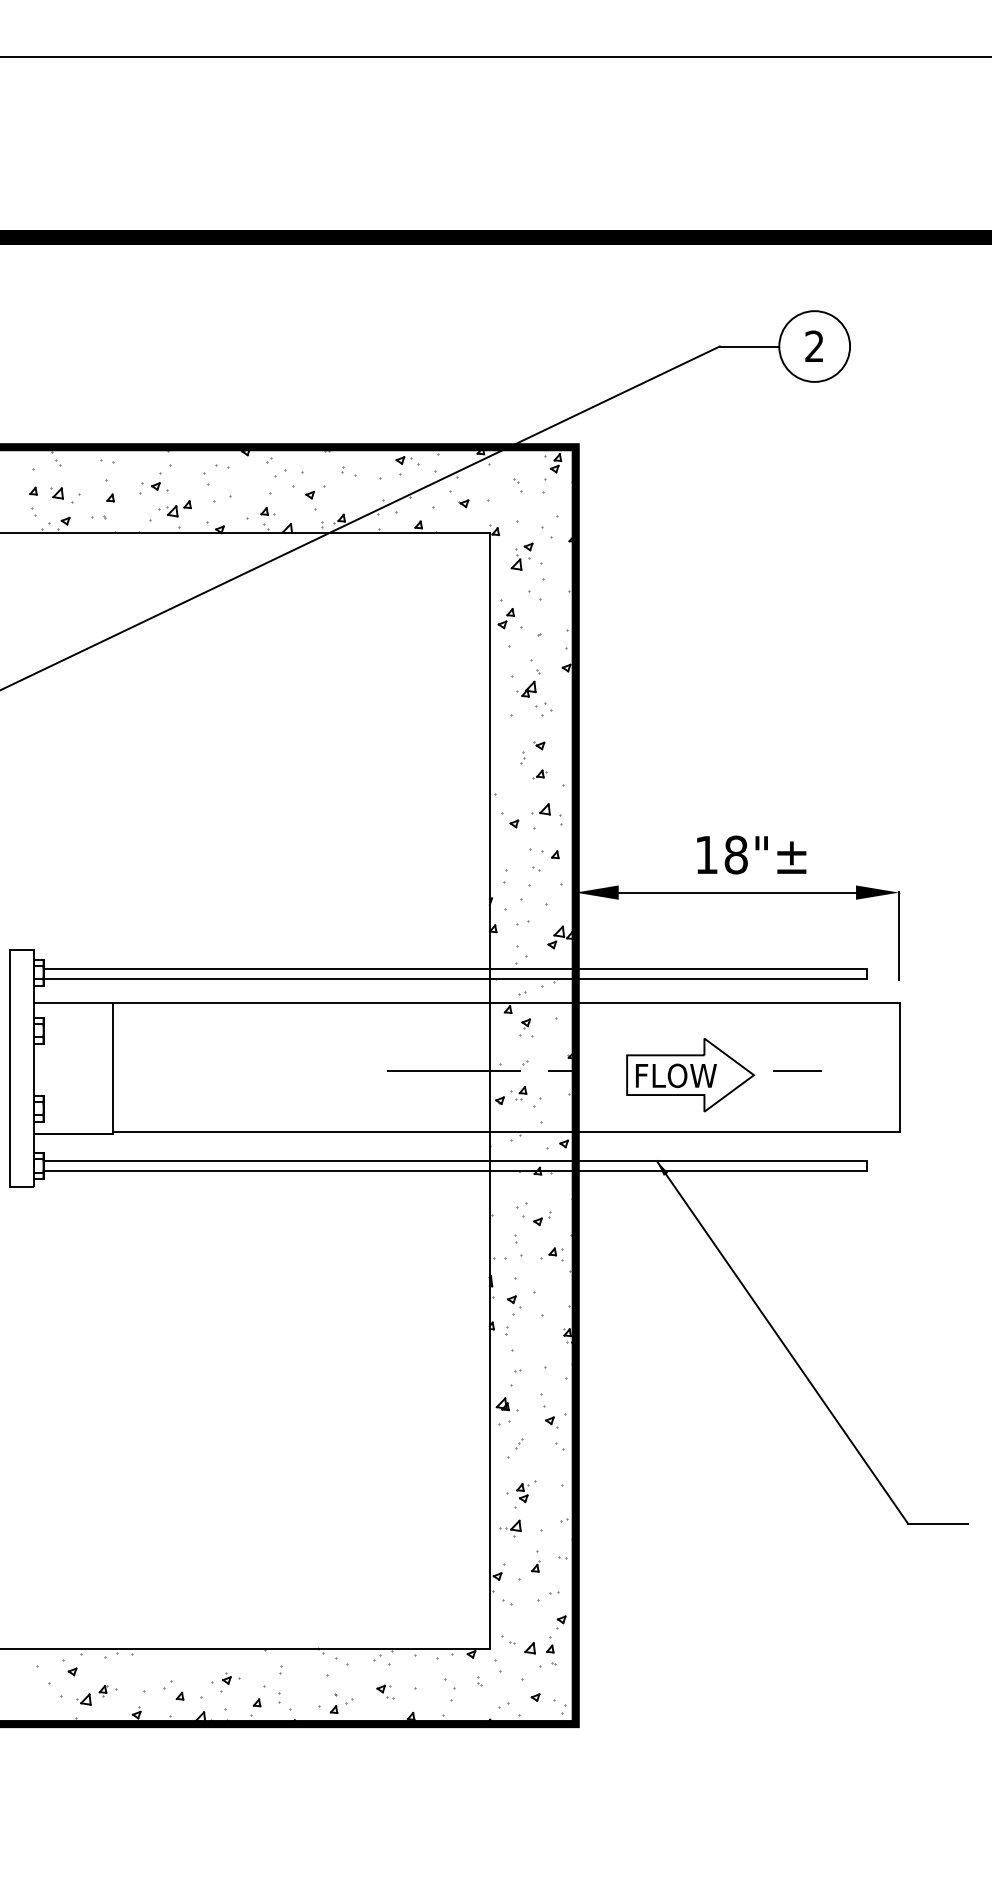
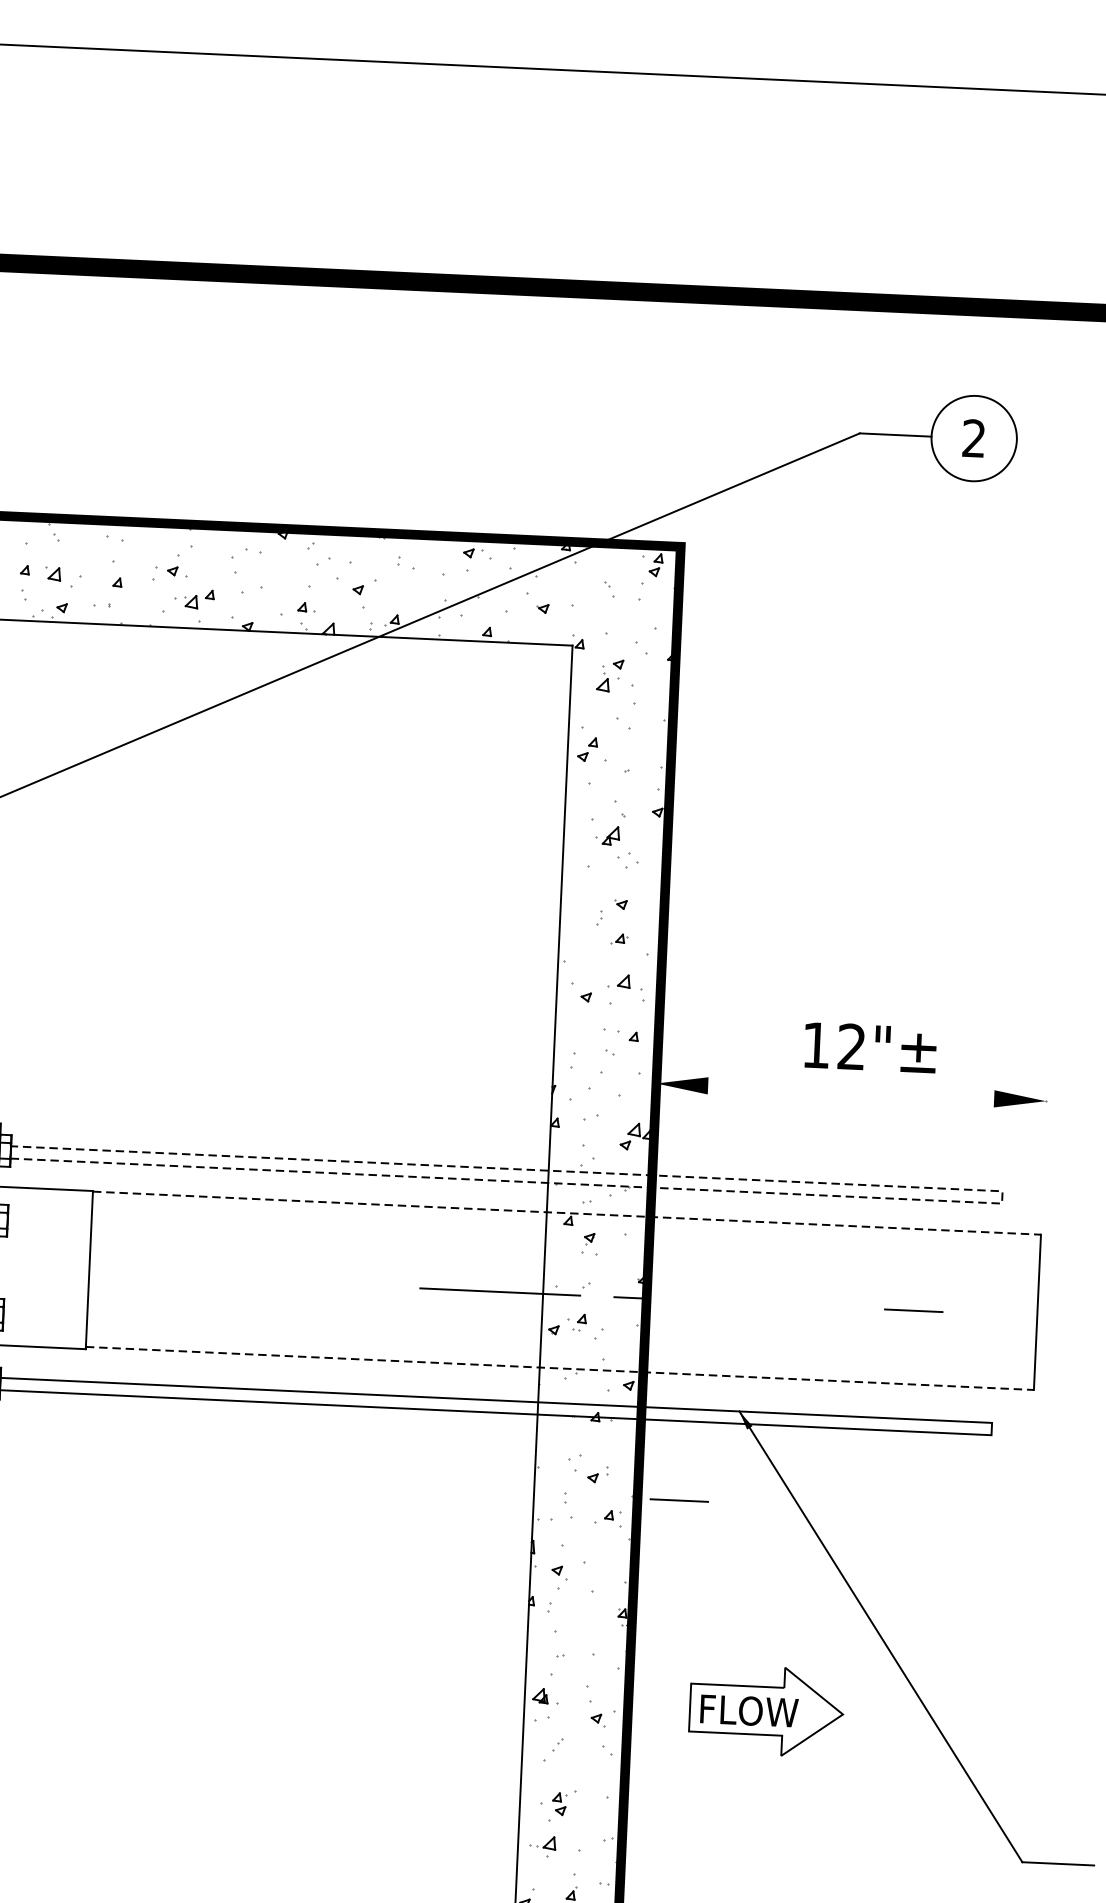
text: (735, 854) -> (850, 1046), 18"± -> 12"±
line: (737, 892) -> (851, 1092), removed
line: (898, 935) -> (1042, 1152), removed
line: (866, 973) -> (1002, 1196), solid -> dashed
line: (507, 1003) -> (568, 1213), solid -> dashed
part: (690, 1075) -> (766, 1711), moved
line: (507, 1132) -> (561, 1368), solid -> dashed
line: (610, 1236) -> (679, 1499), added

